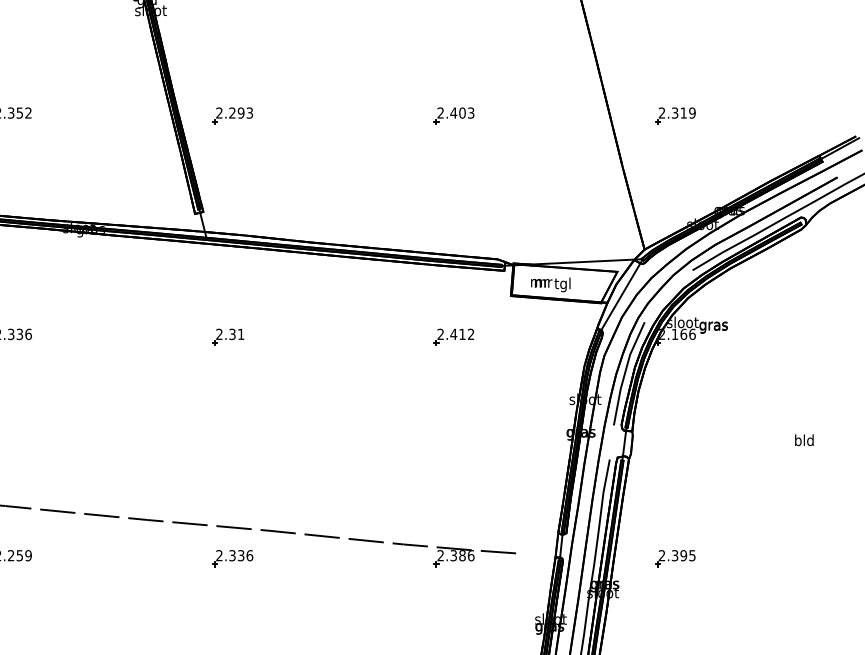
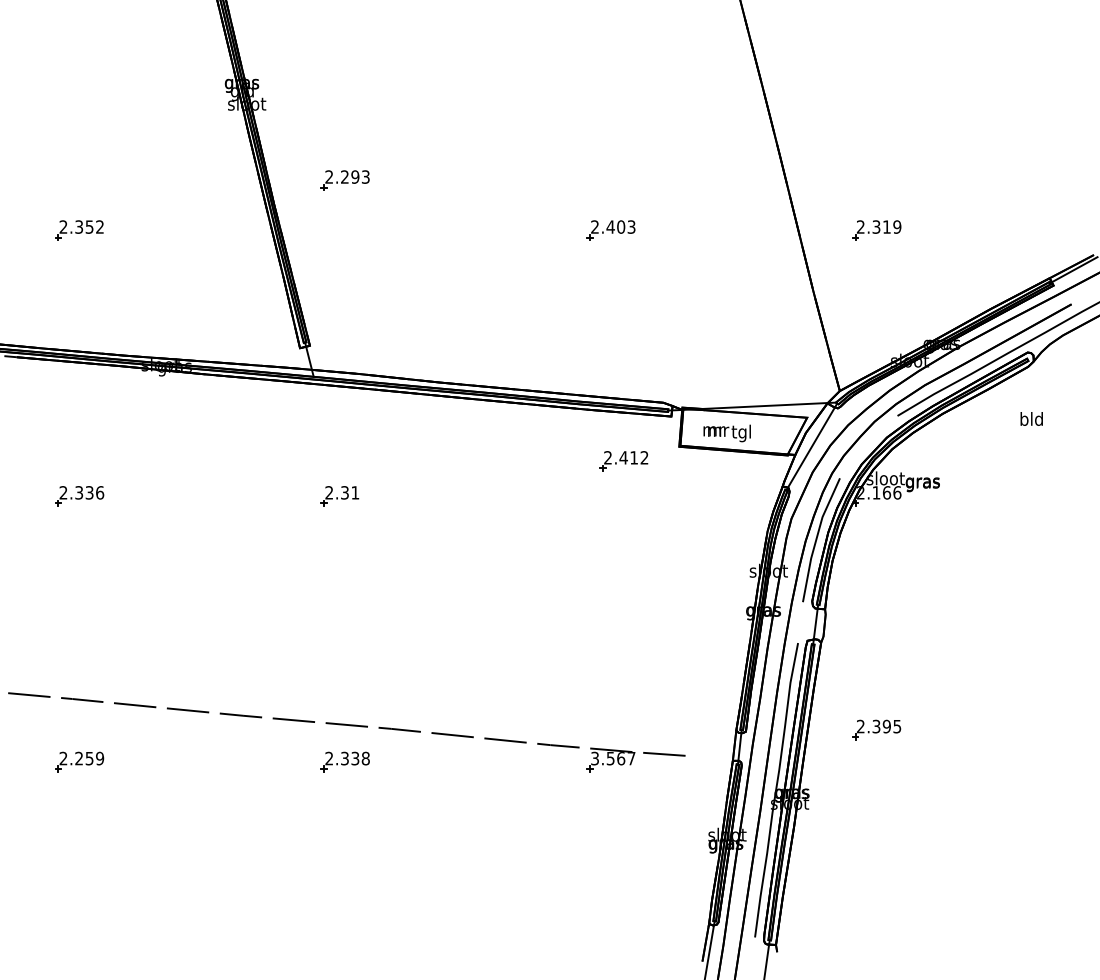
part: (232, 115) -> (344, 180), moved
part: (453, 337) -> (623, 461), moved
text: (804, 439) -> (1031, 418), moved
text: (249, 555) -> (365, 758), 2.336 -> 2.338
text: (456, 555) -> (613, 758), 2.386 -> 3.567
part: (675, 558) -> (876, 729), moved

